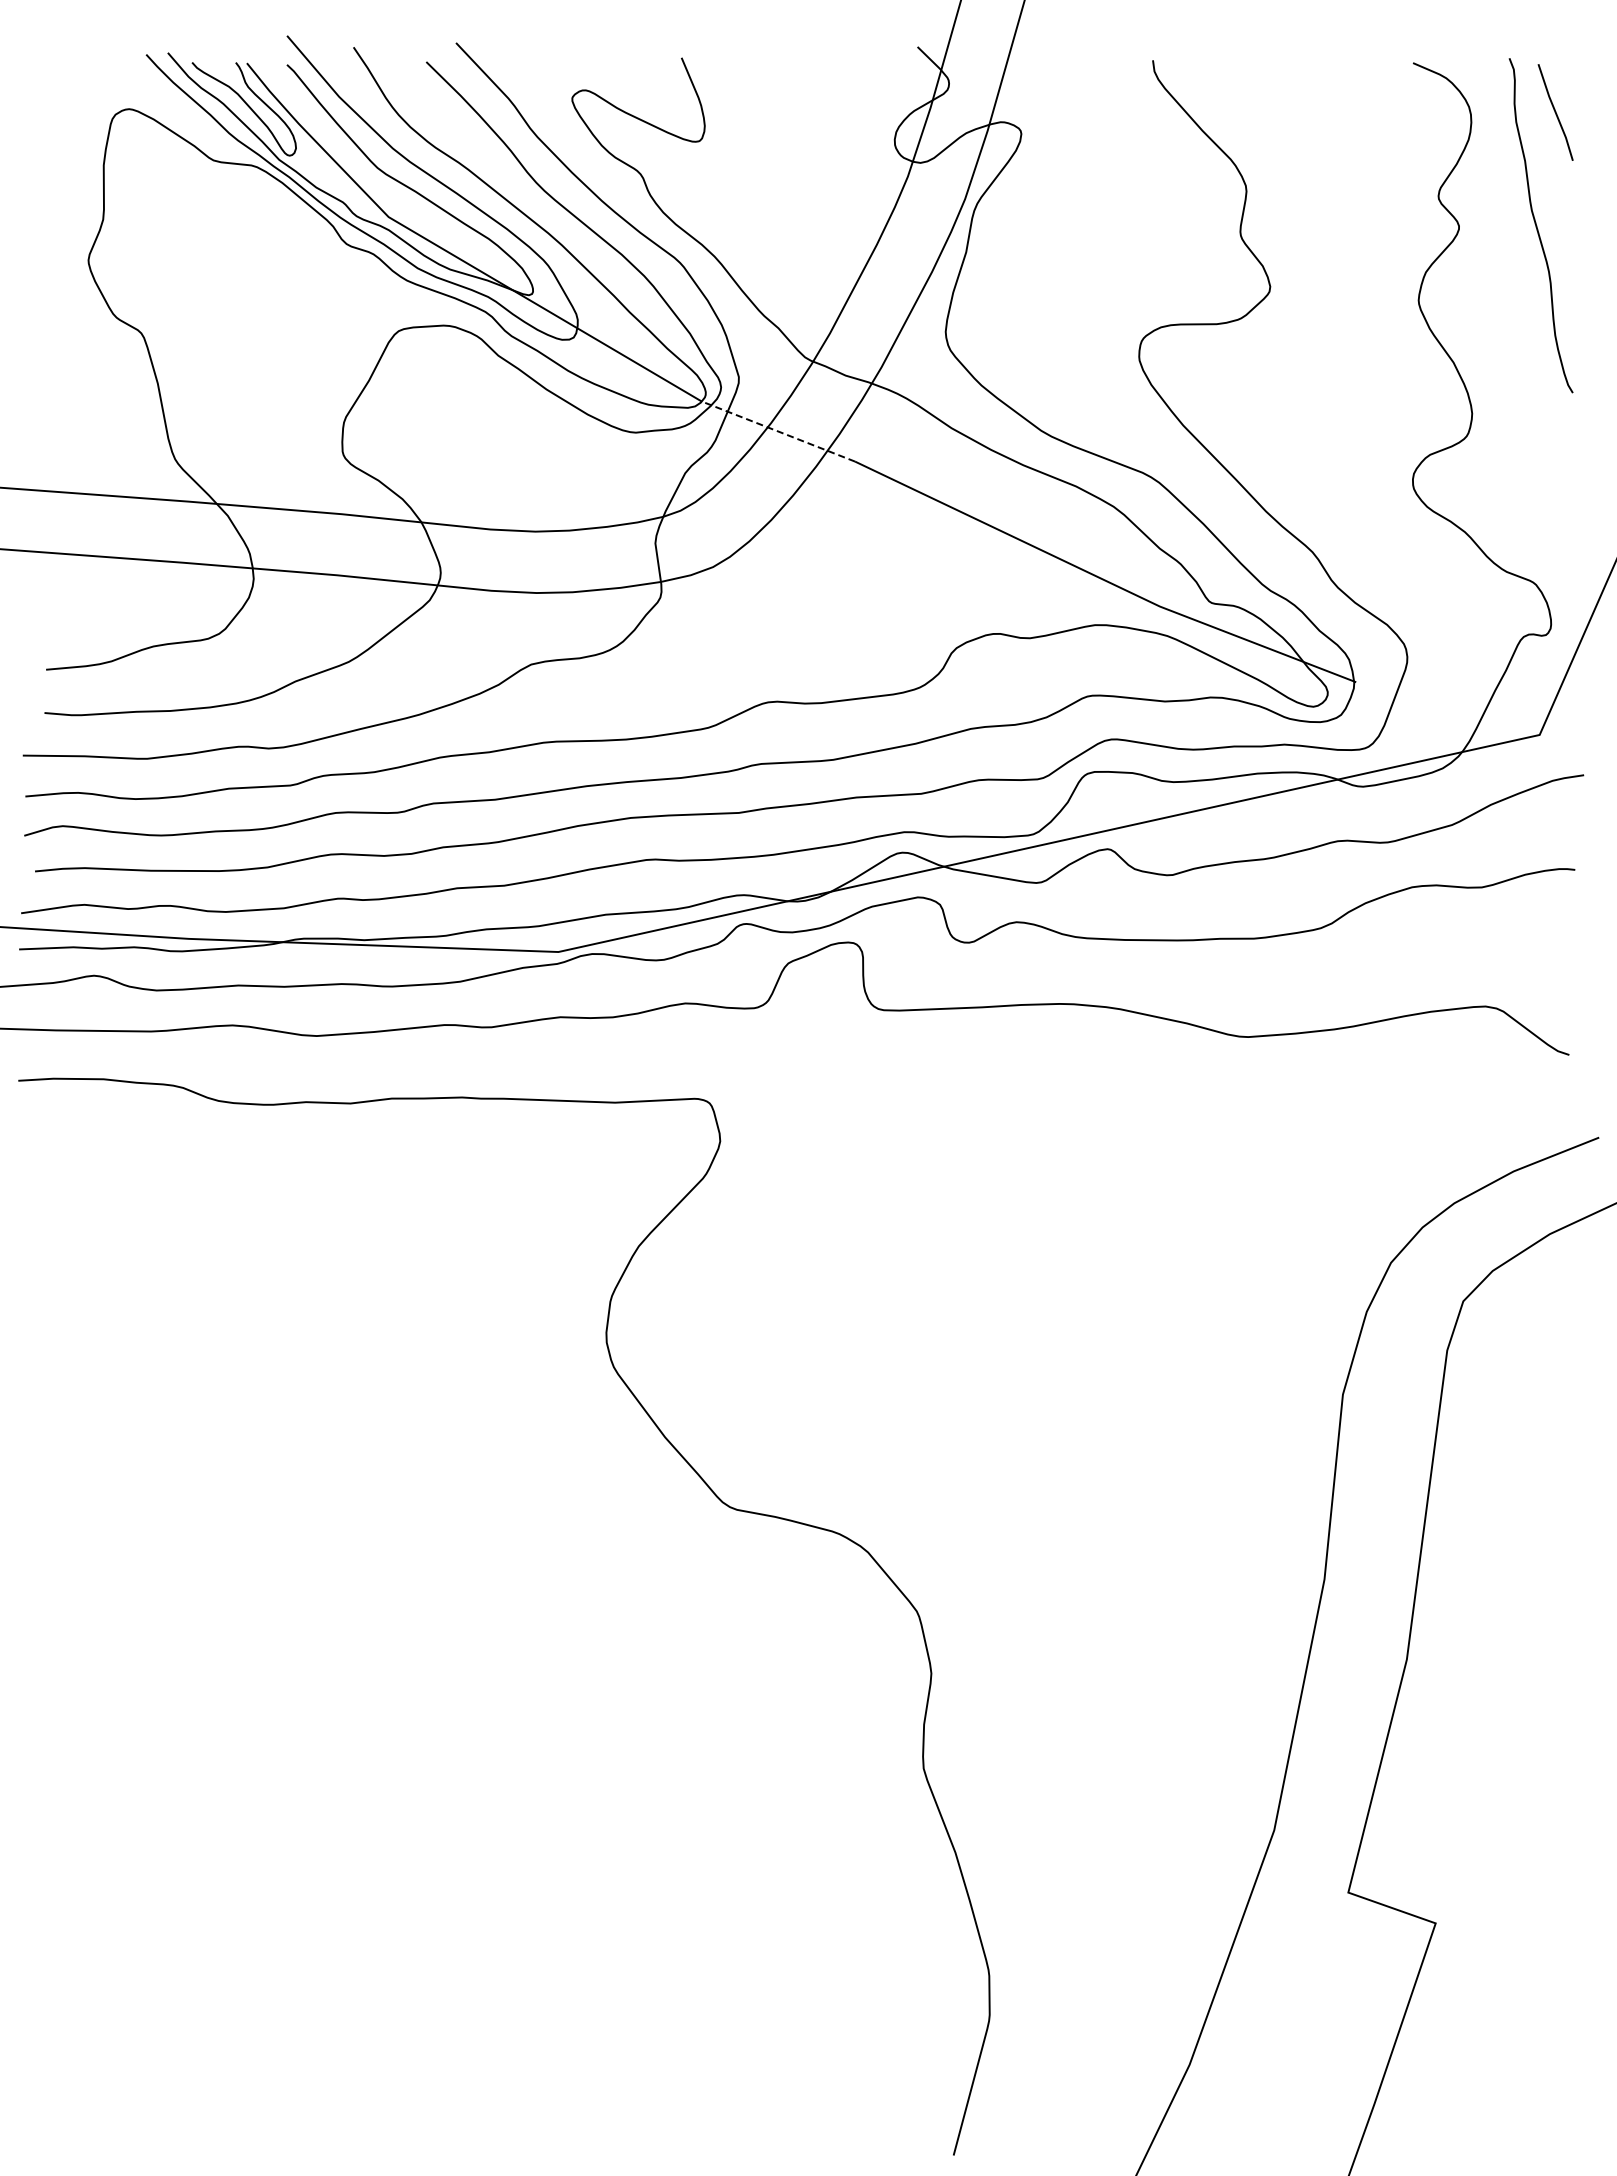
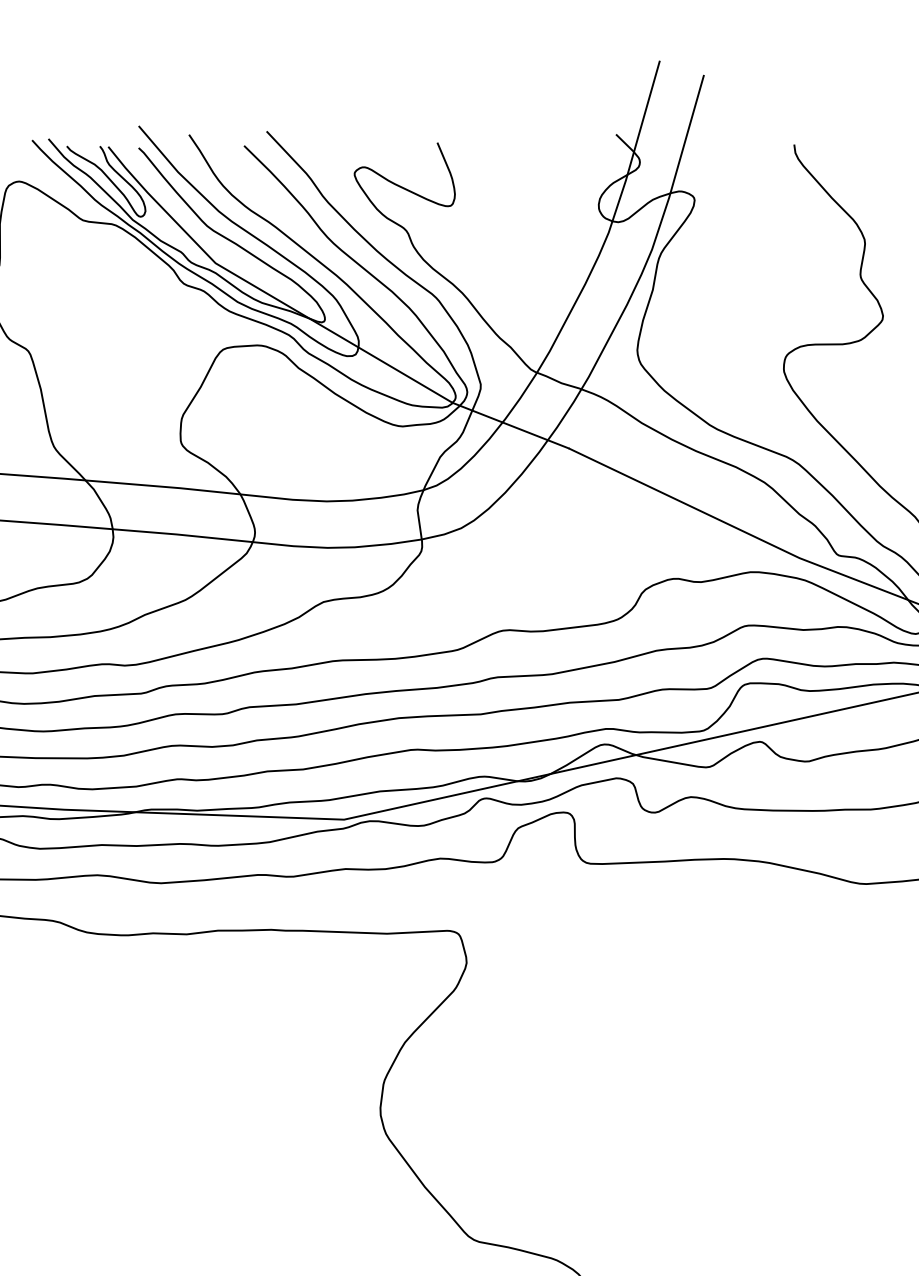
line: (777, 431) -> (510, 425), dashed -> solid

